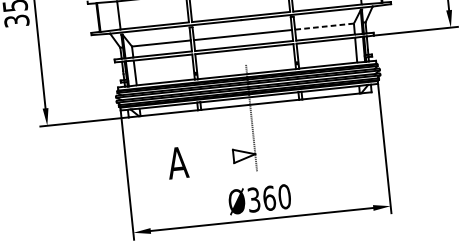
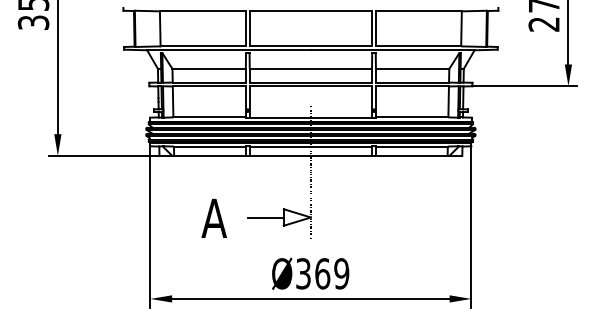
line: (324, 26) -> (412, 68), dashed -> solid
line: (218, 157) -> (265, 217), added
text: (284, 196) -> (341, 273), Ø360 -> Ø369

